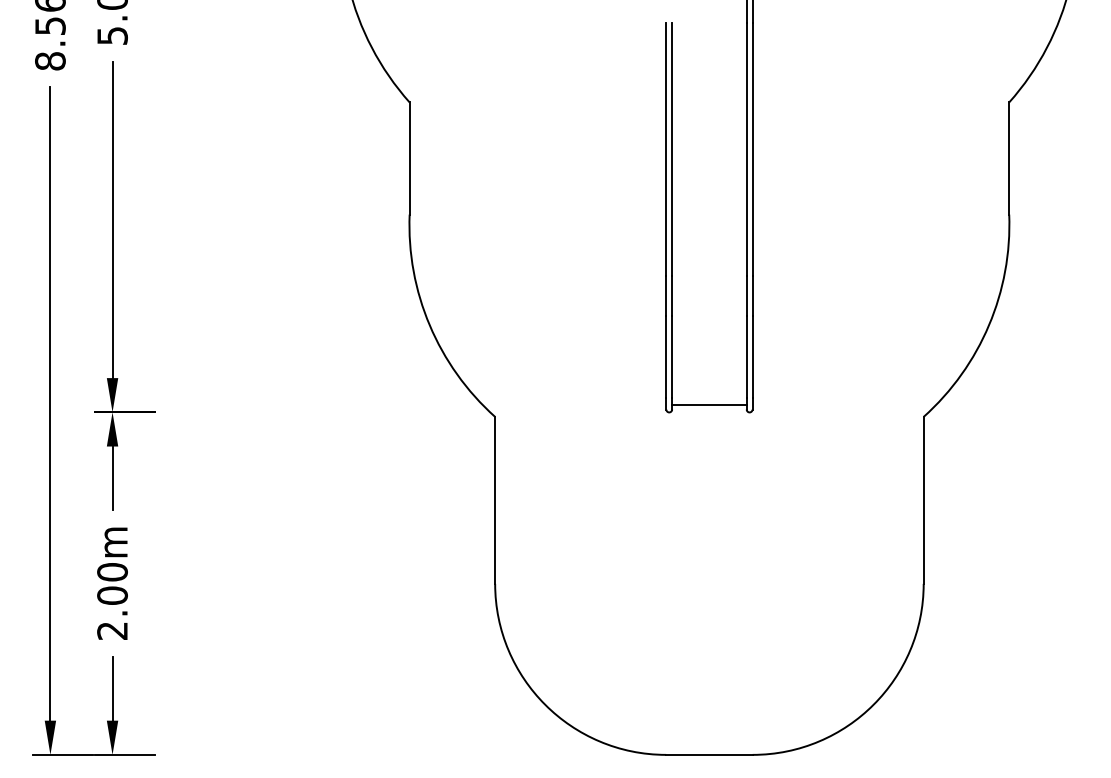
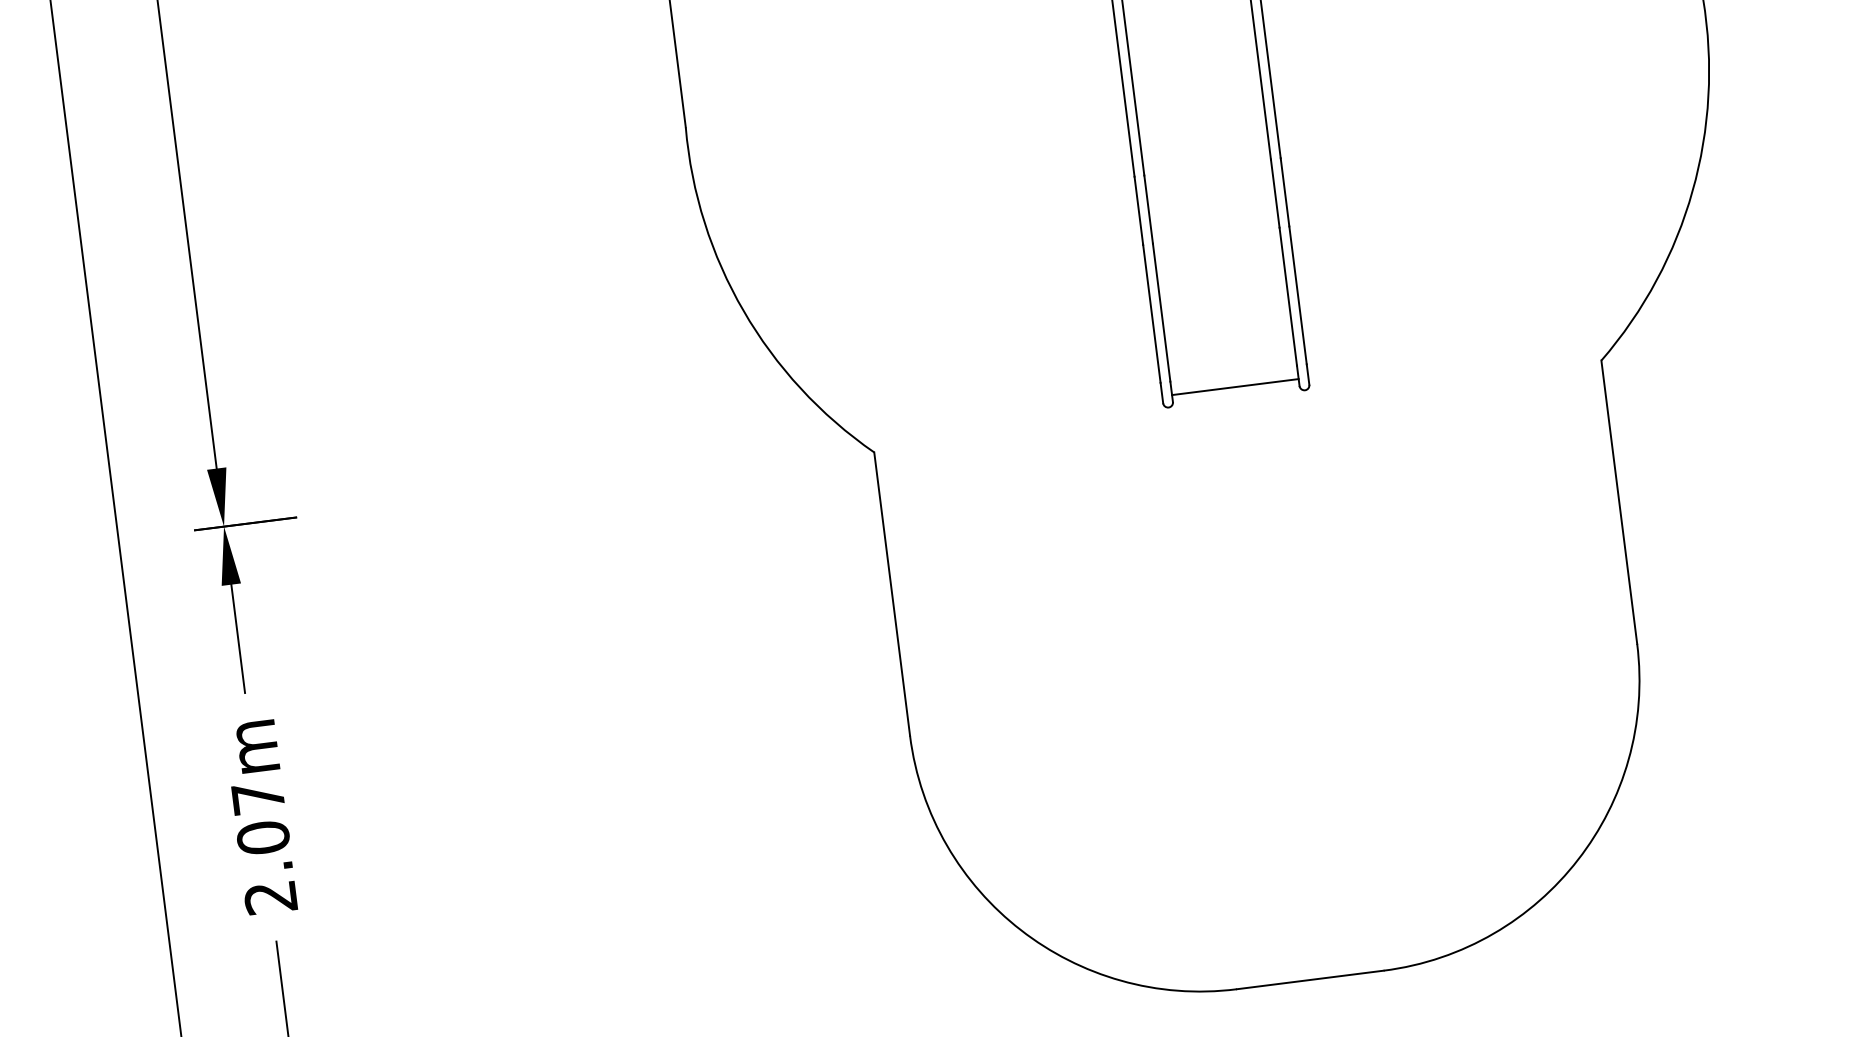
text: (112, 572) -> (258, 798), 2.00m -> 2.07m

